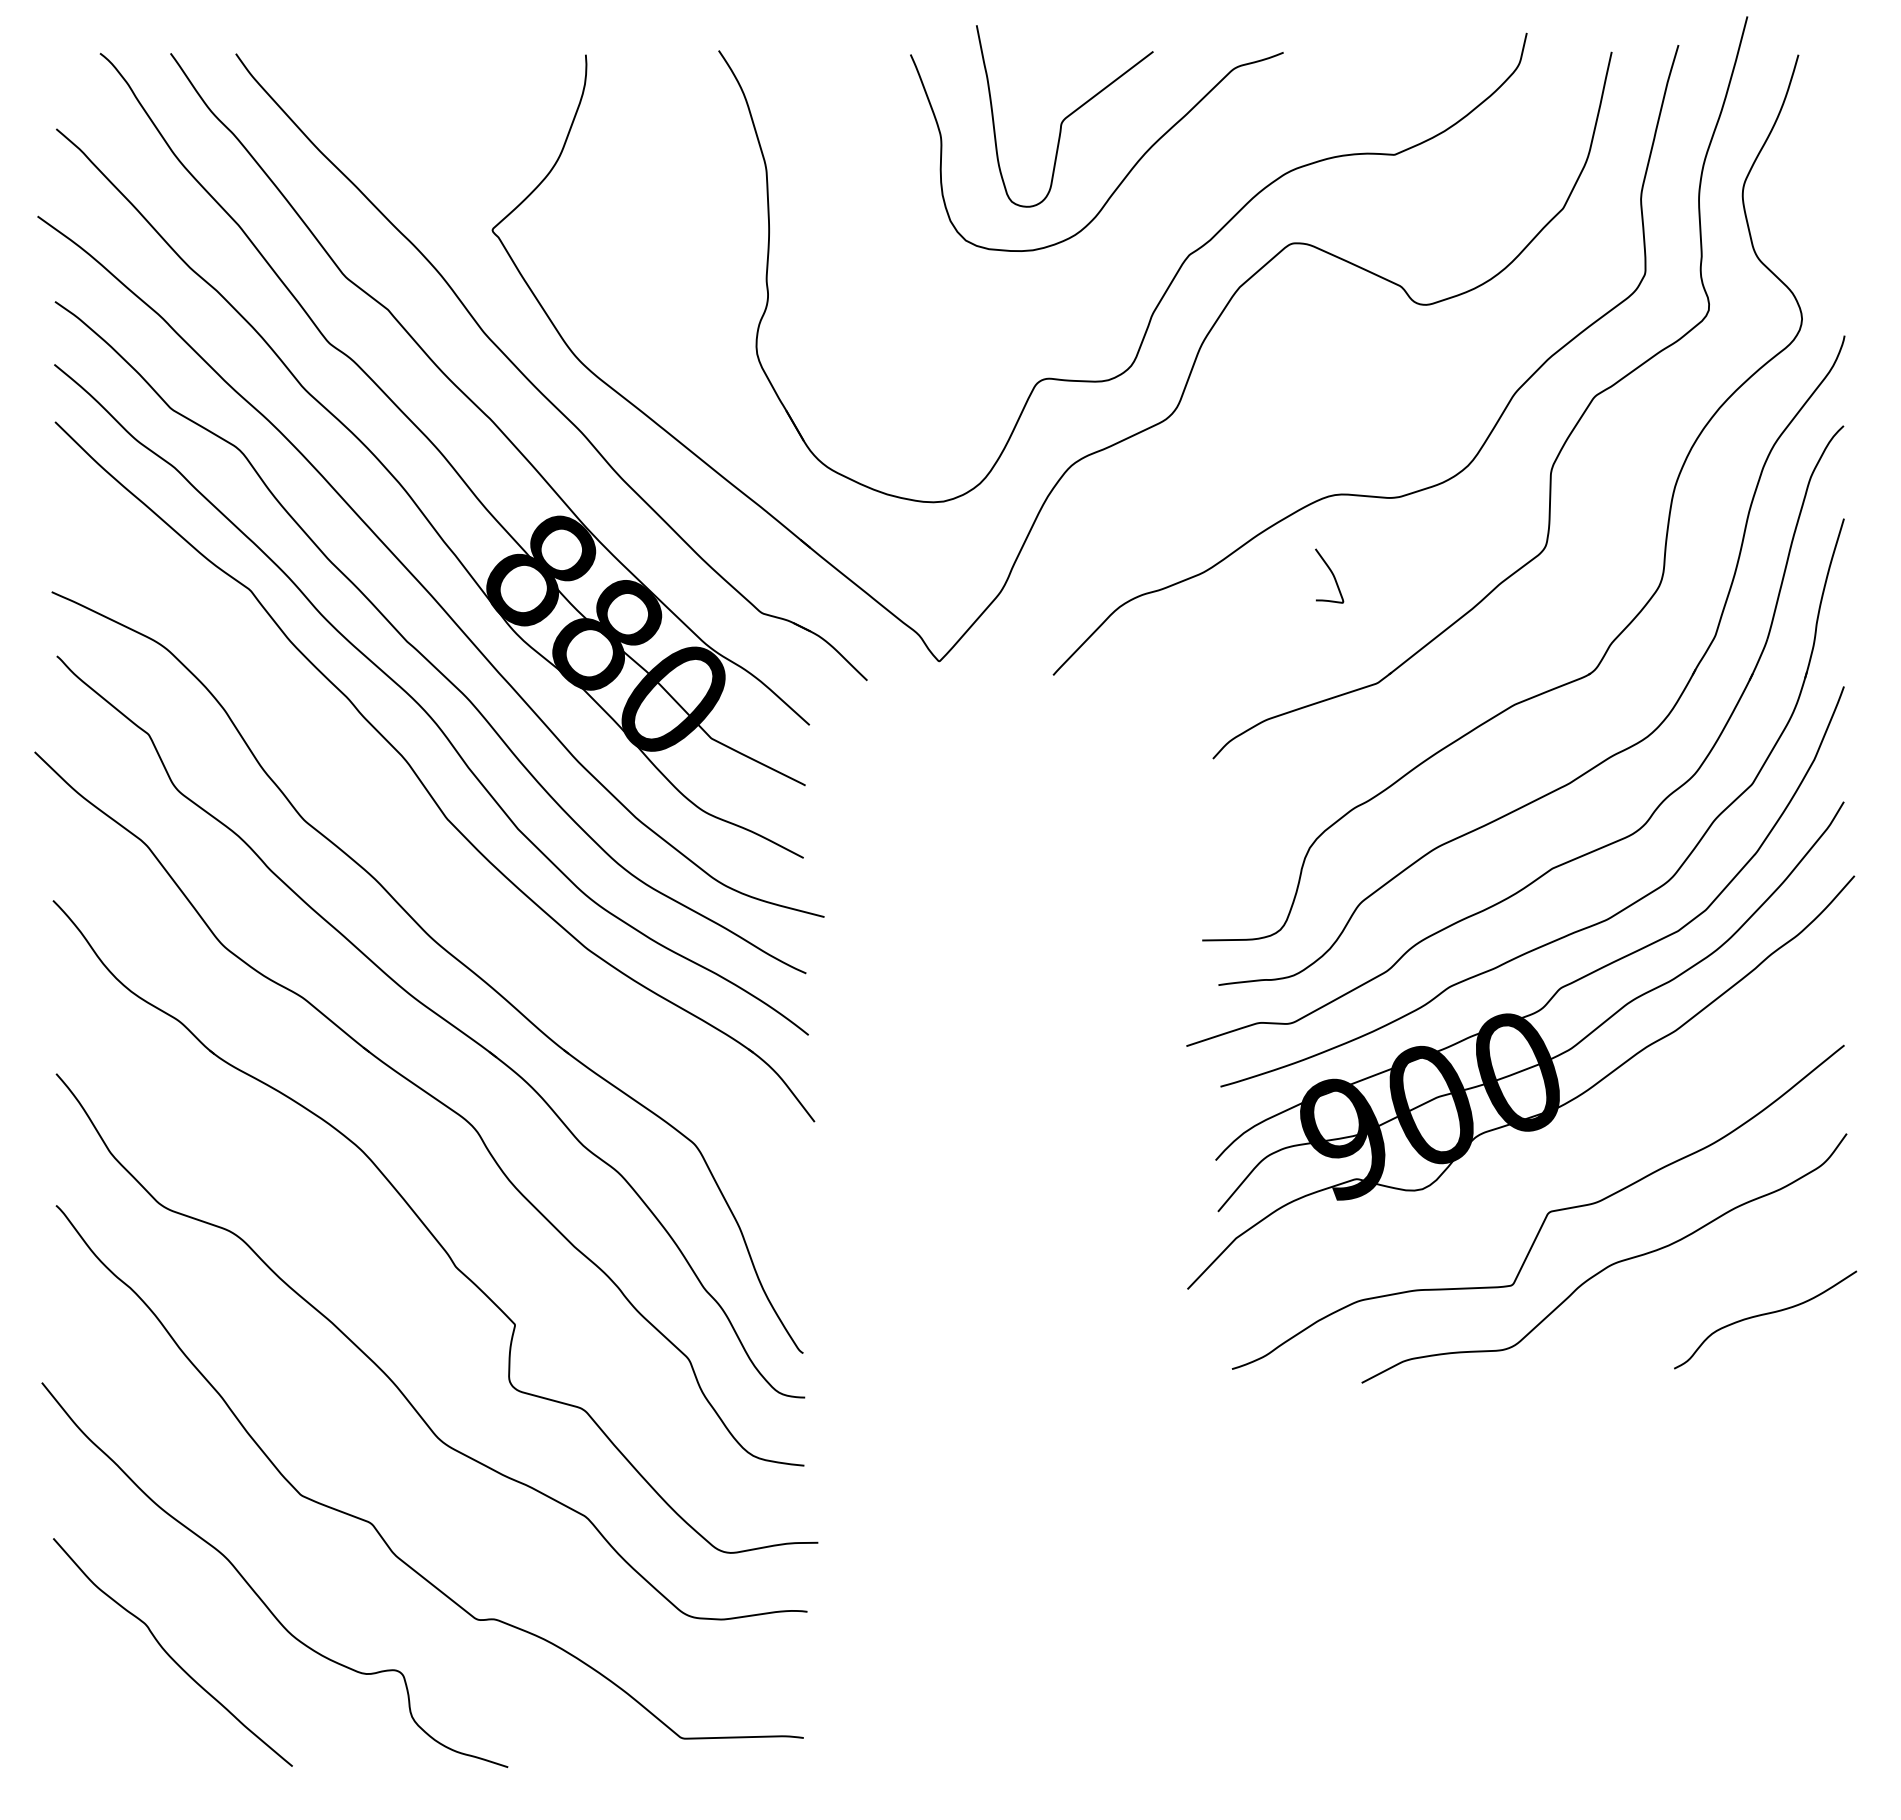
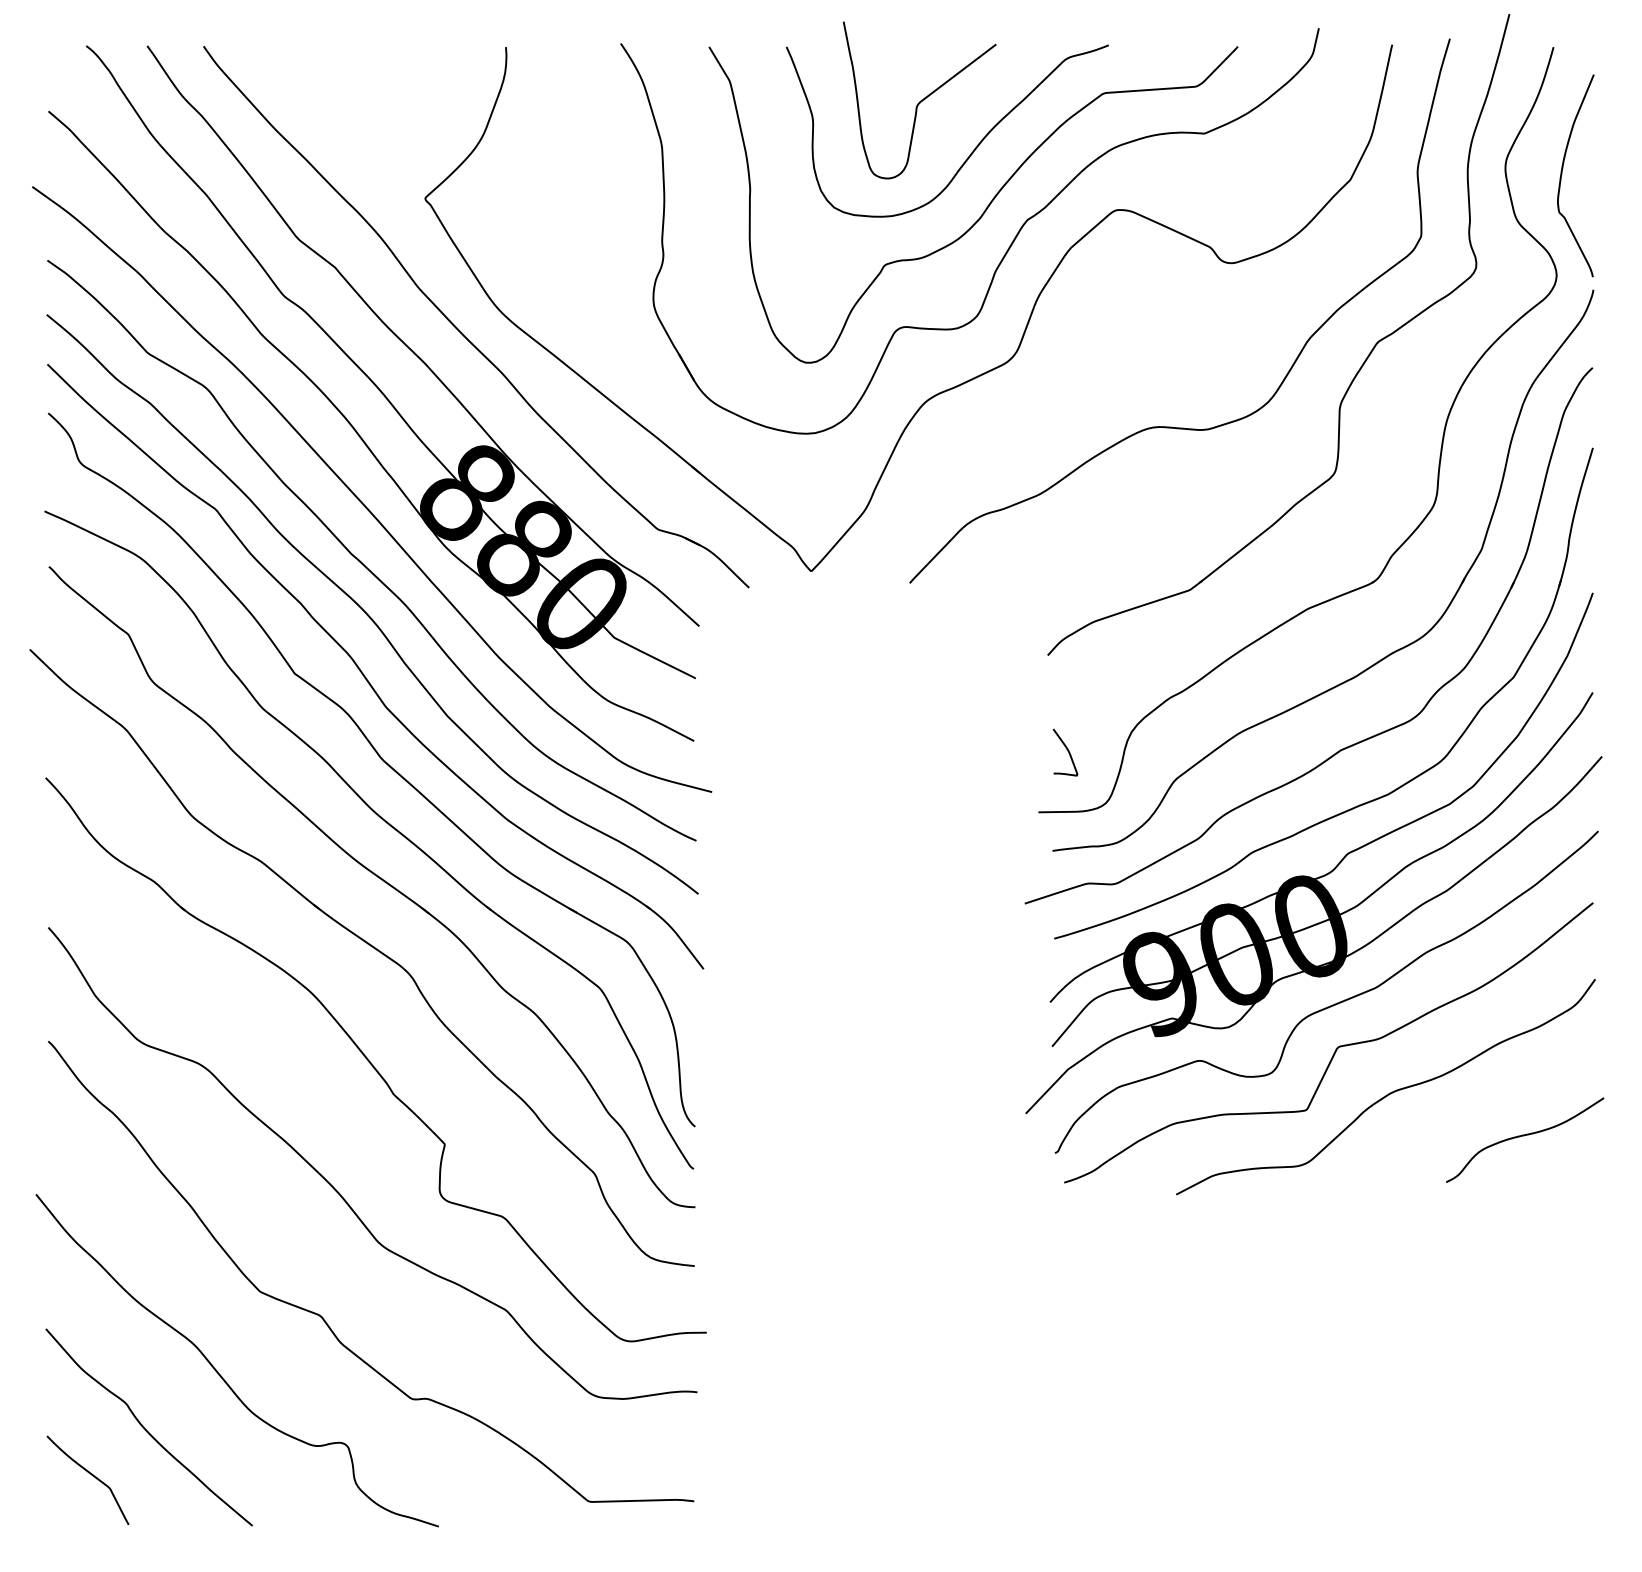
curve: (1808, 202) -> (1562, 174), added
curve: (1138, 245) -> (983, 211), added
curve: (1331, 574) -> (1067, 751), moved
part: (441, 879) -> (381, 759), added
curve: (1542, 1162) -> (1332, 1004), added
curve: (106, 1708) -> (91, 1475), added

